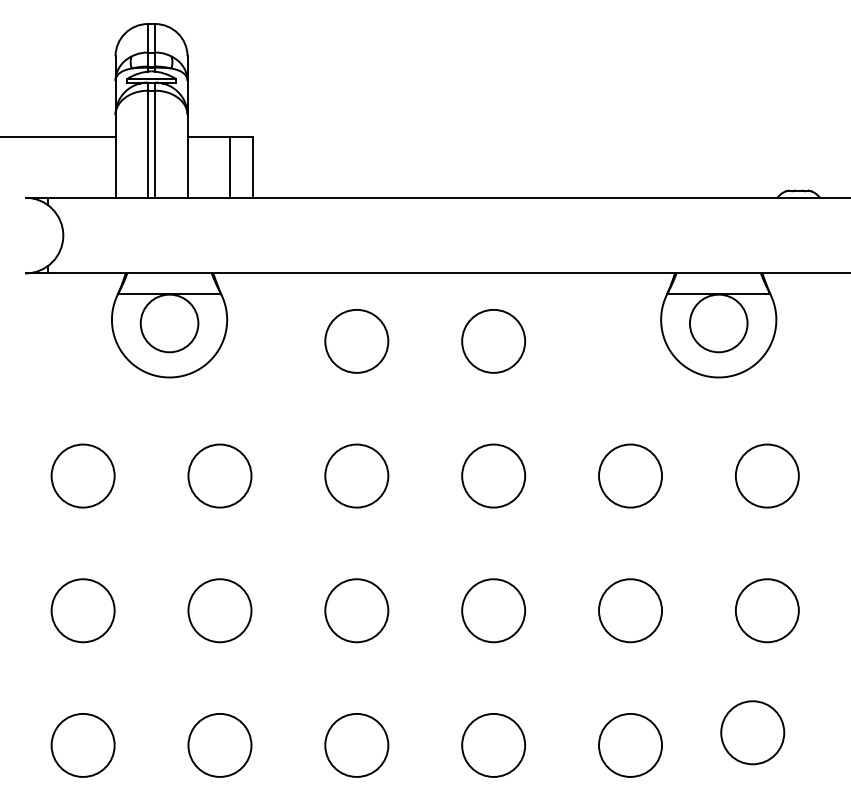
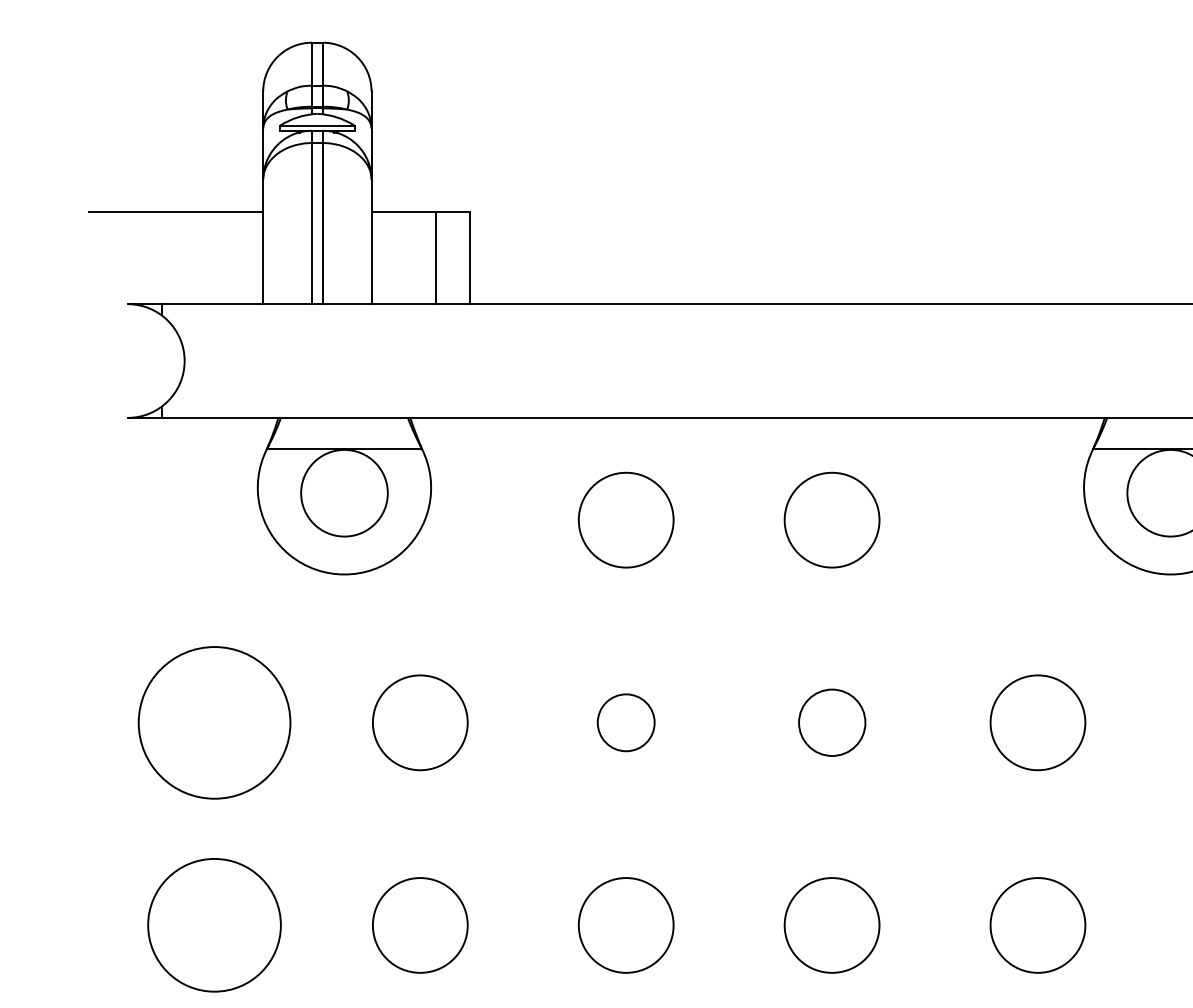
circle: (82, 475) -> (213, 721), size x1.6
circle: (356, 475) -> (625, 721), size x0.6
circle: (493, 475) -> (831, 721), size x0.7
circle: (82, 610) -> (213, 925), size x1.4

